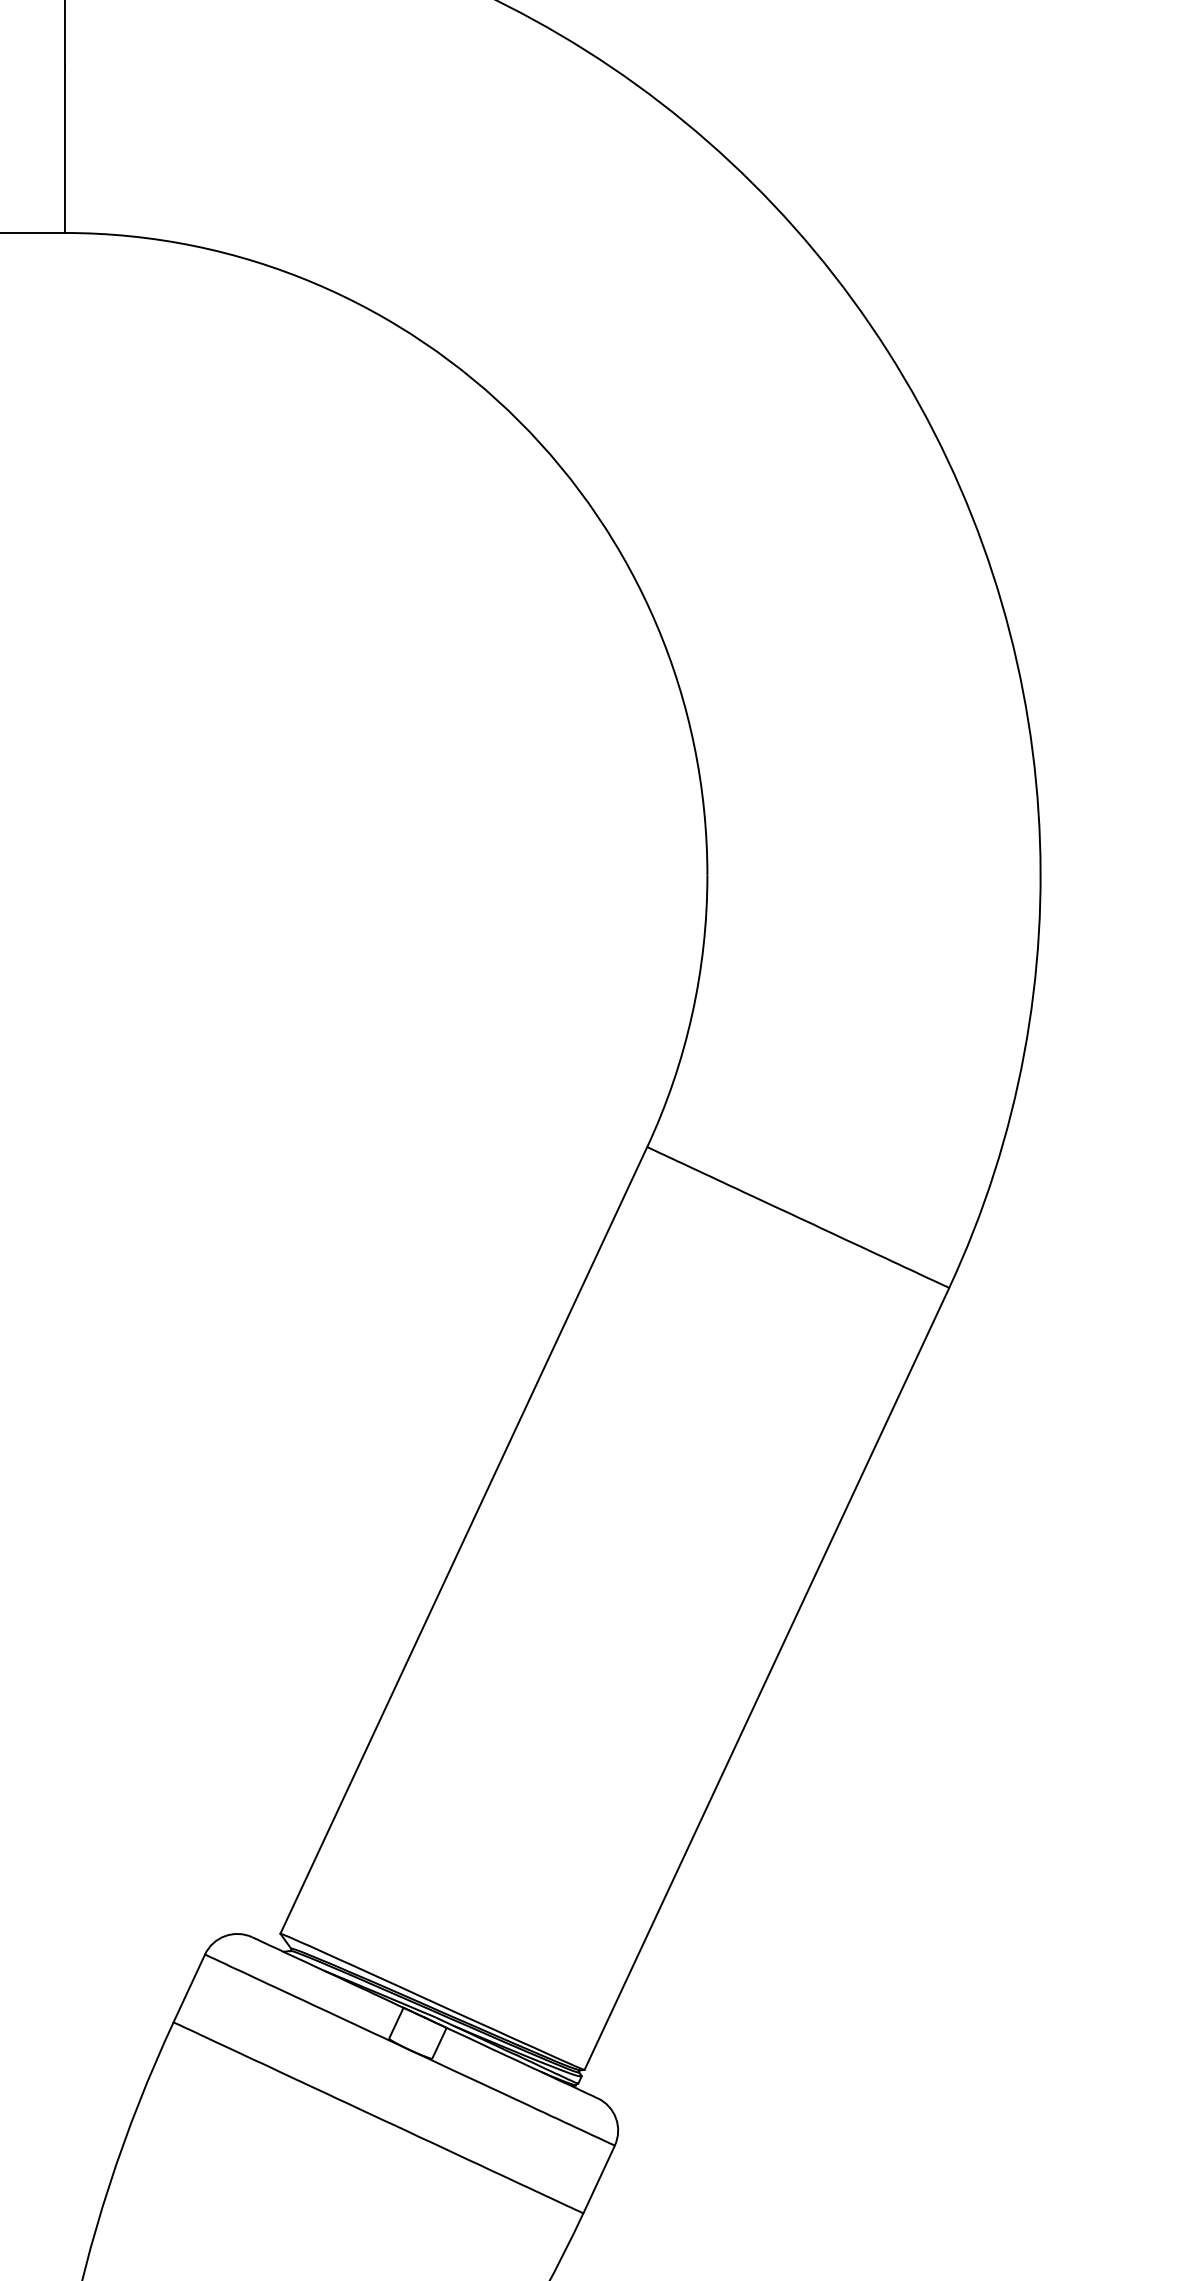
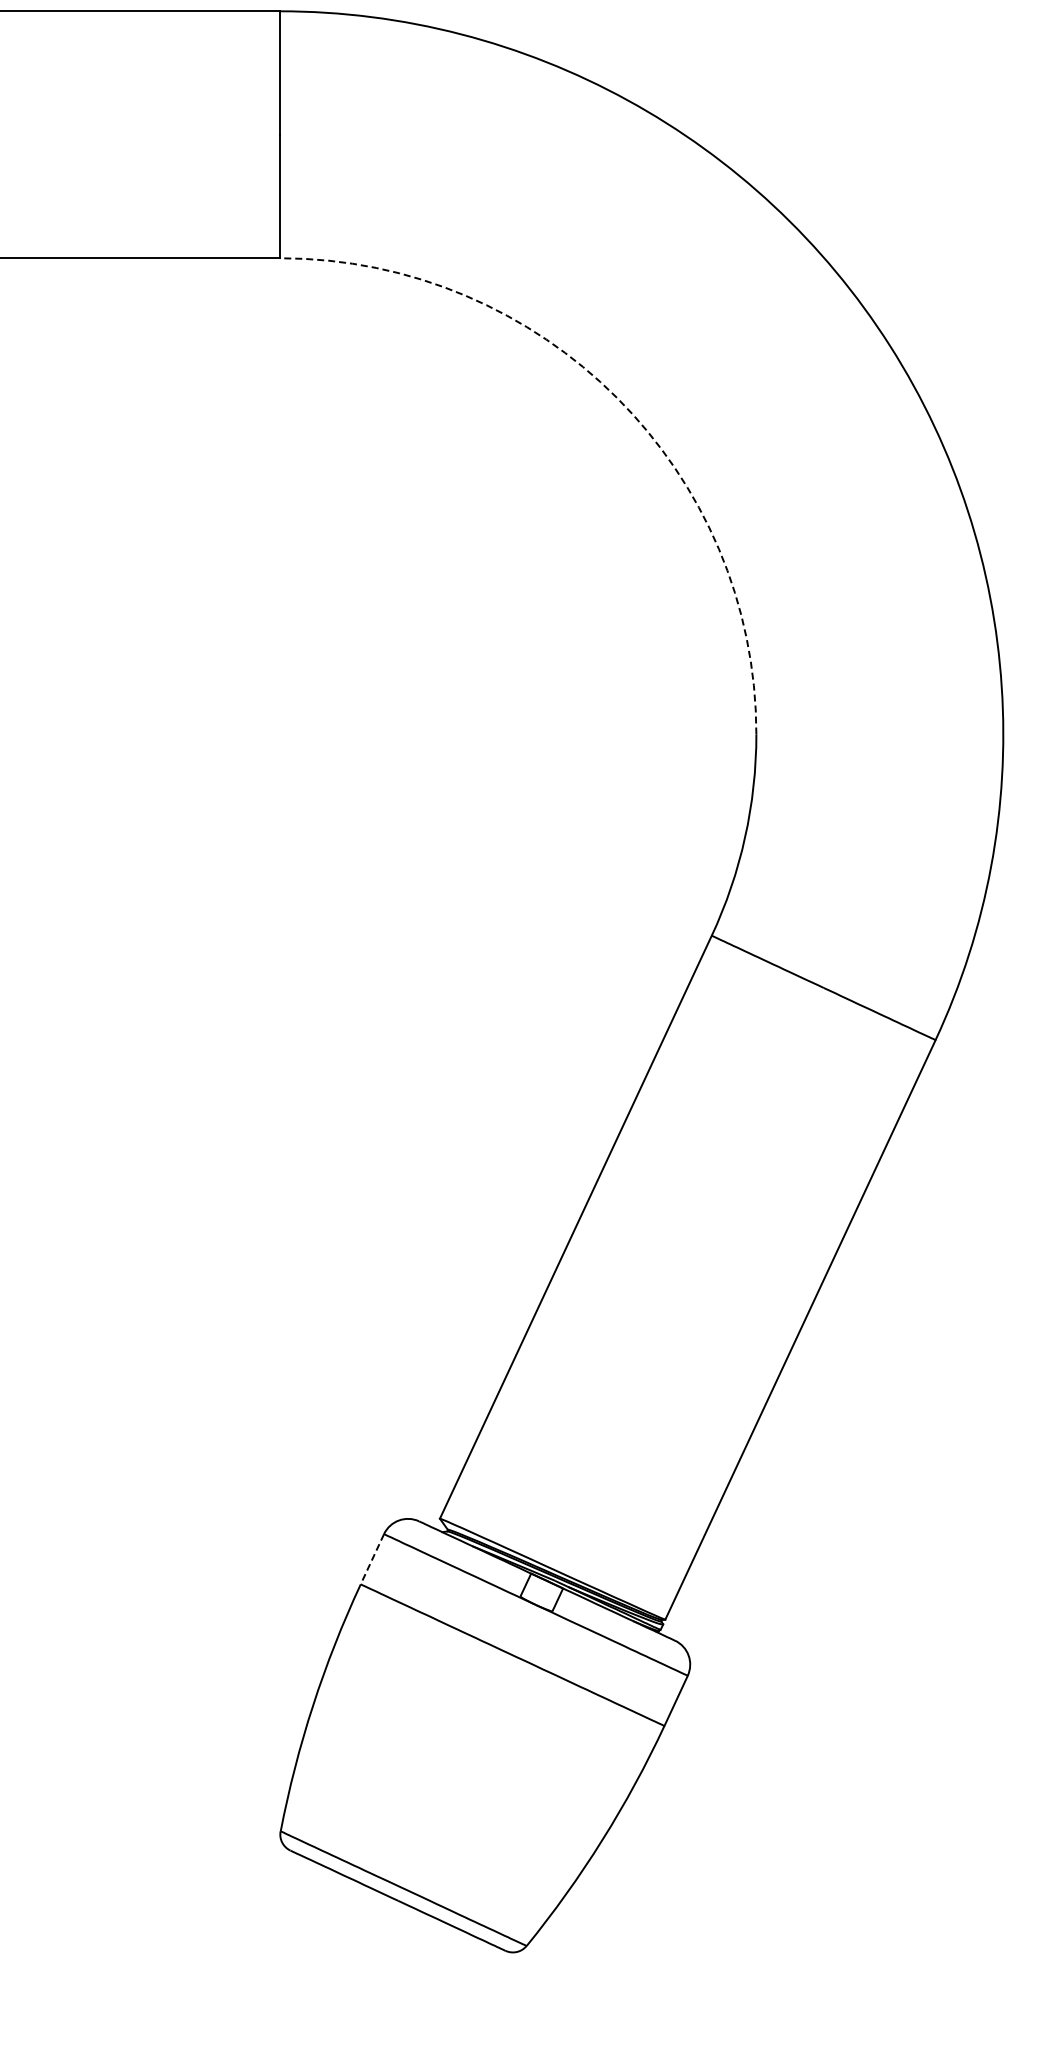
arc: (518, 420) -> (616, 397), solid -> dashed
line: (189, 1988) -> (372, 1559), solid -> dashed

